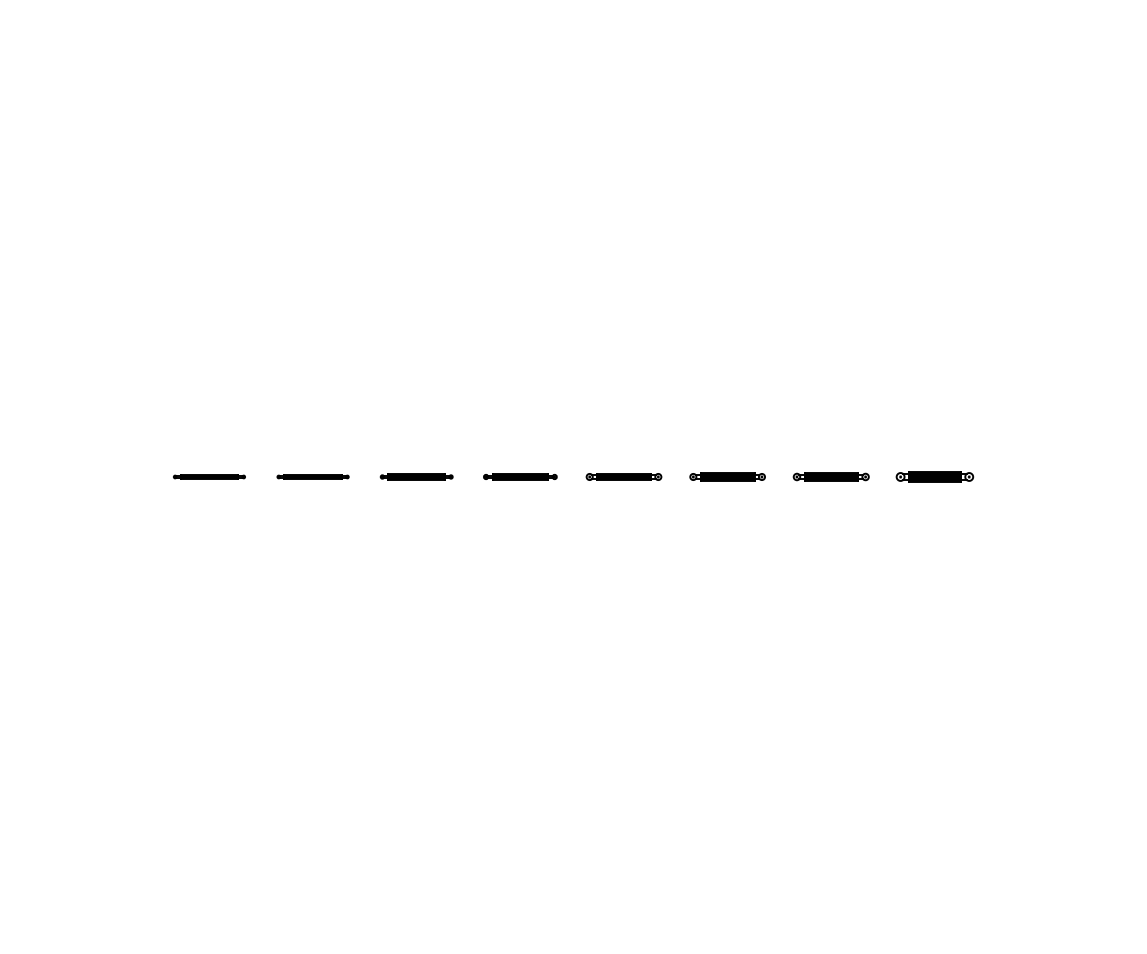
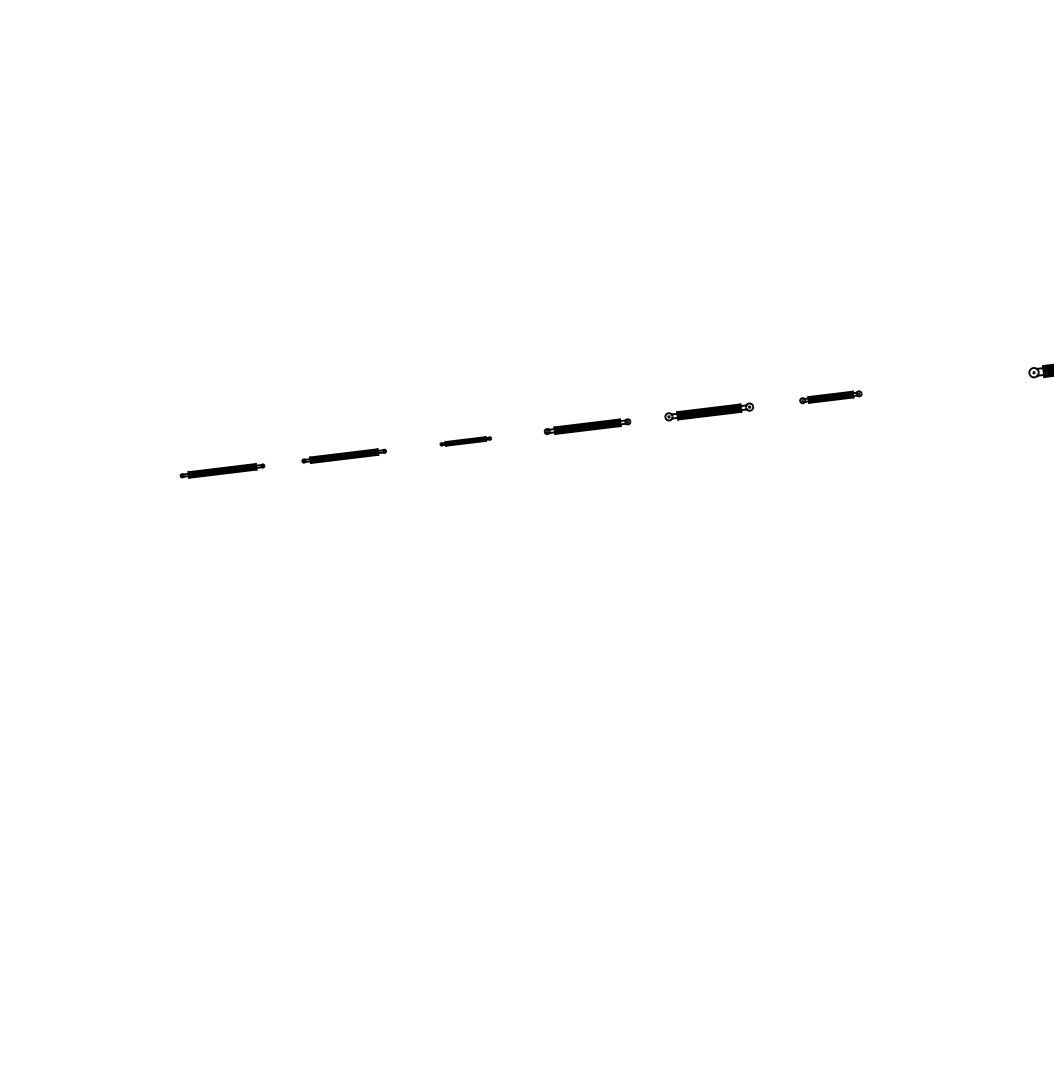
part: (416, 476) -> (465, 440), size x0.6
part: (727, 476) -> (830, 396), size x0.7
part: (830, 476) -> (951, 382), removed

